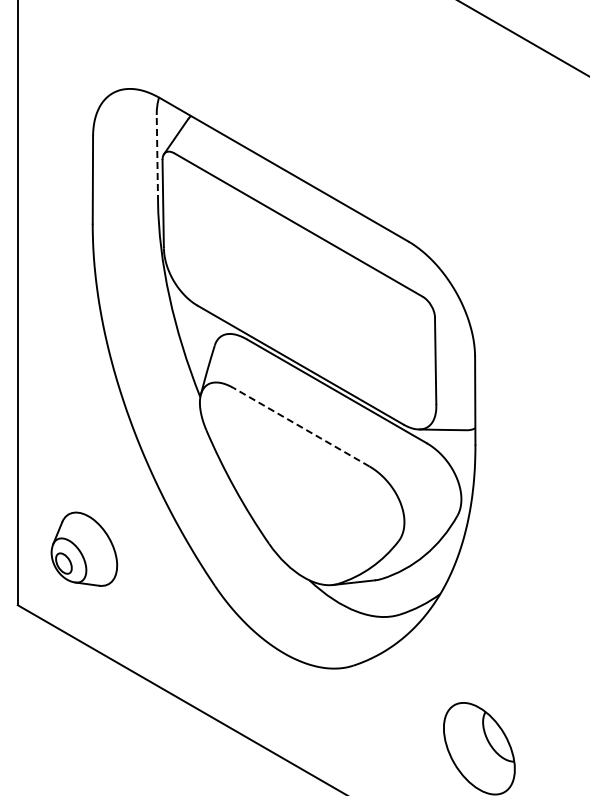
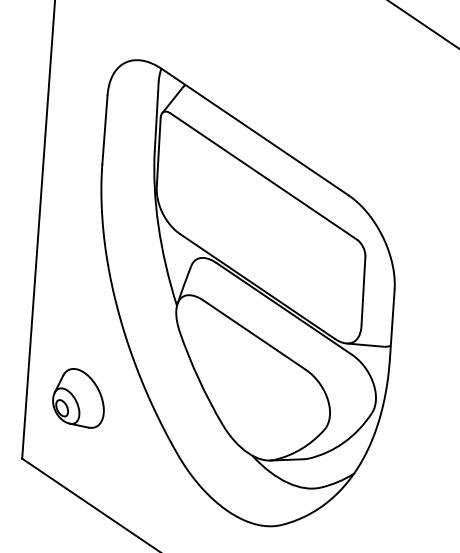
line: (157, 158) -> (156, 116), dashed -> solid
line: (301, 427) -> (254, 335), dashed -> solid
part: (84, 548) -> (79, 397), moved

